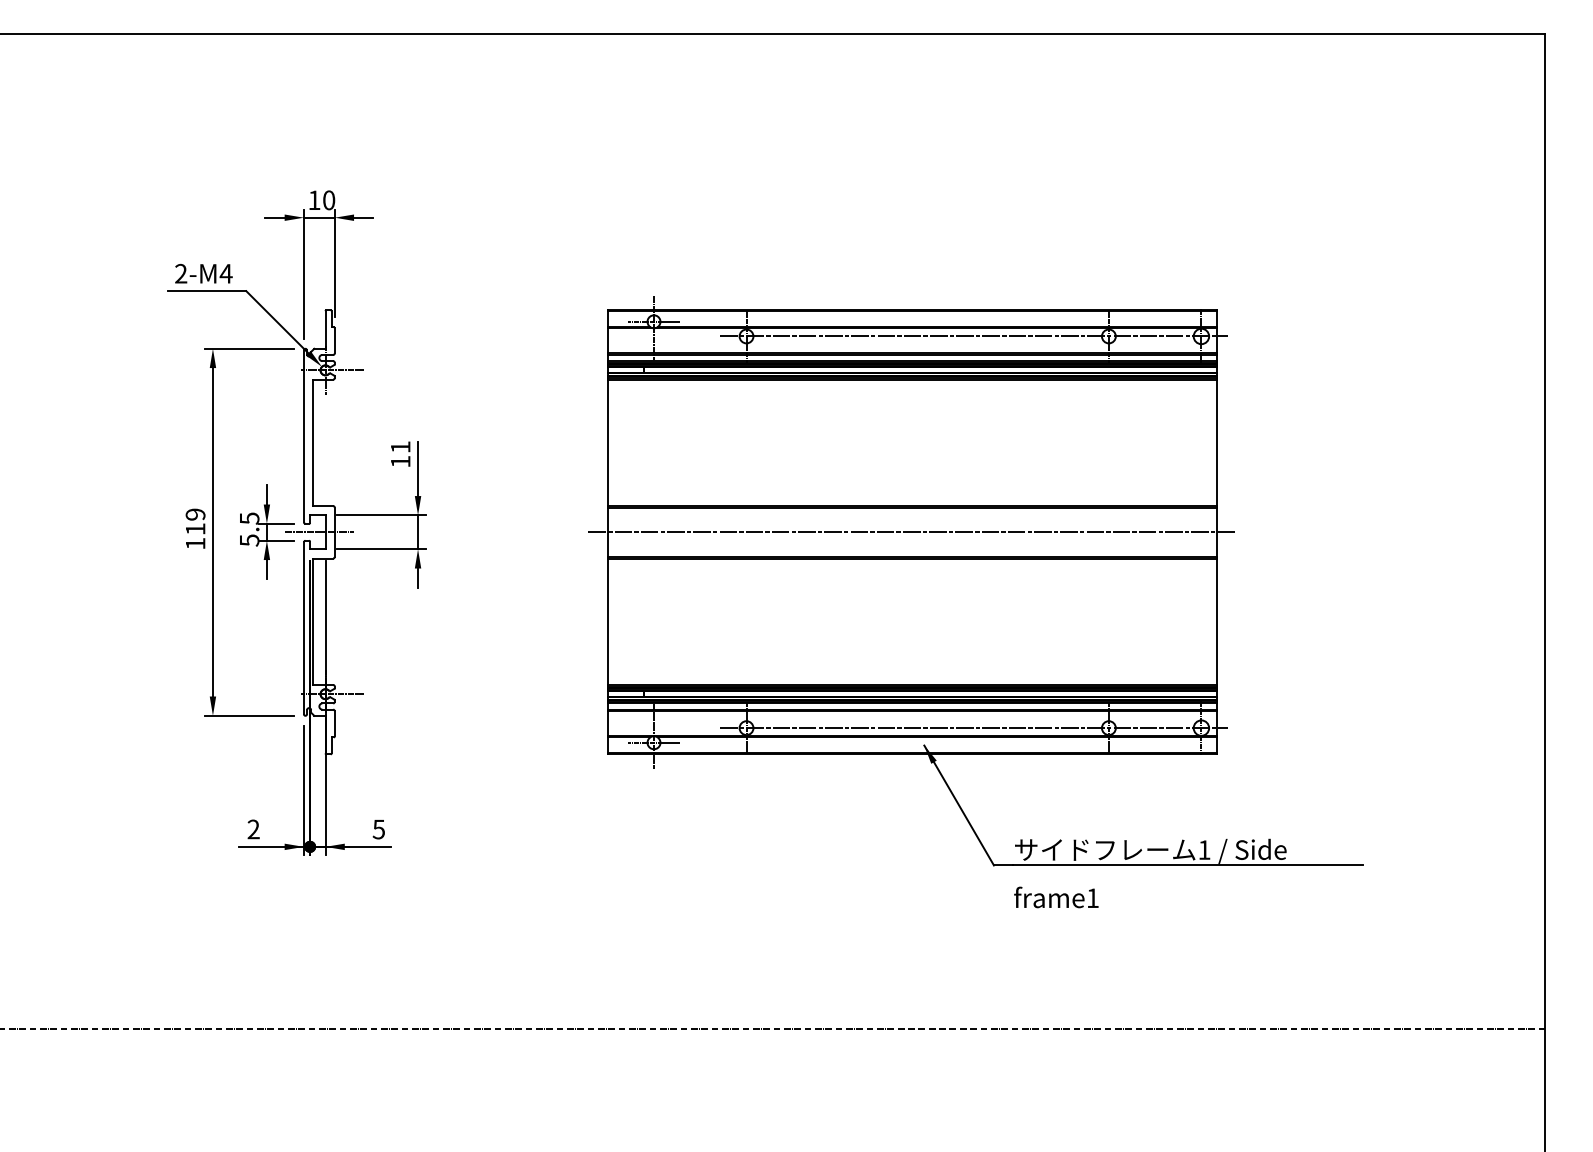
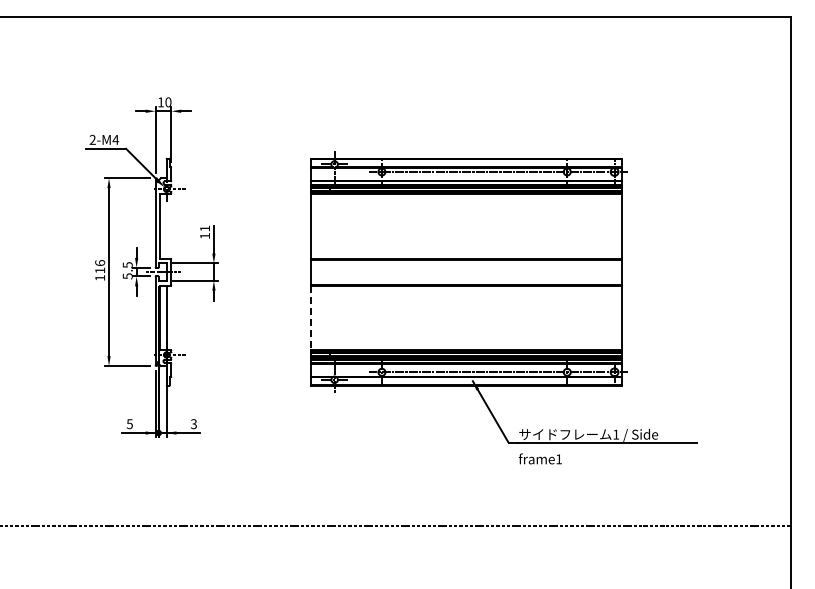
text: (196, 515) -> (100, 263), 119 -> 116
line: (911, 532) -> (466, 272), removed
line: (606, 622) -> (310, 318), solid -> dashed
text: (378, 828) -> (193, 423), 5 -> 3
text: (252, 830) -> (129, 424), 2 -> 5

